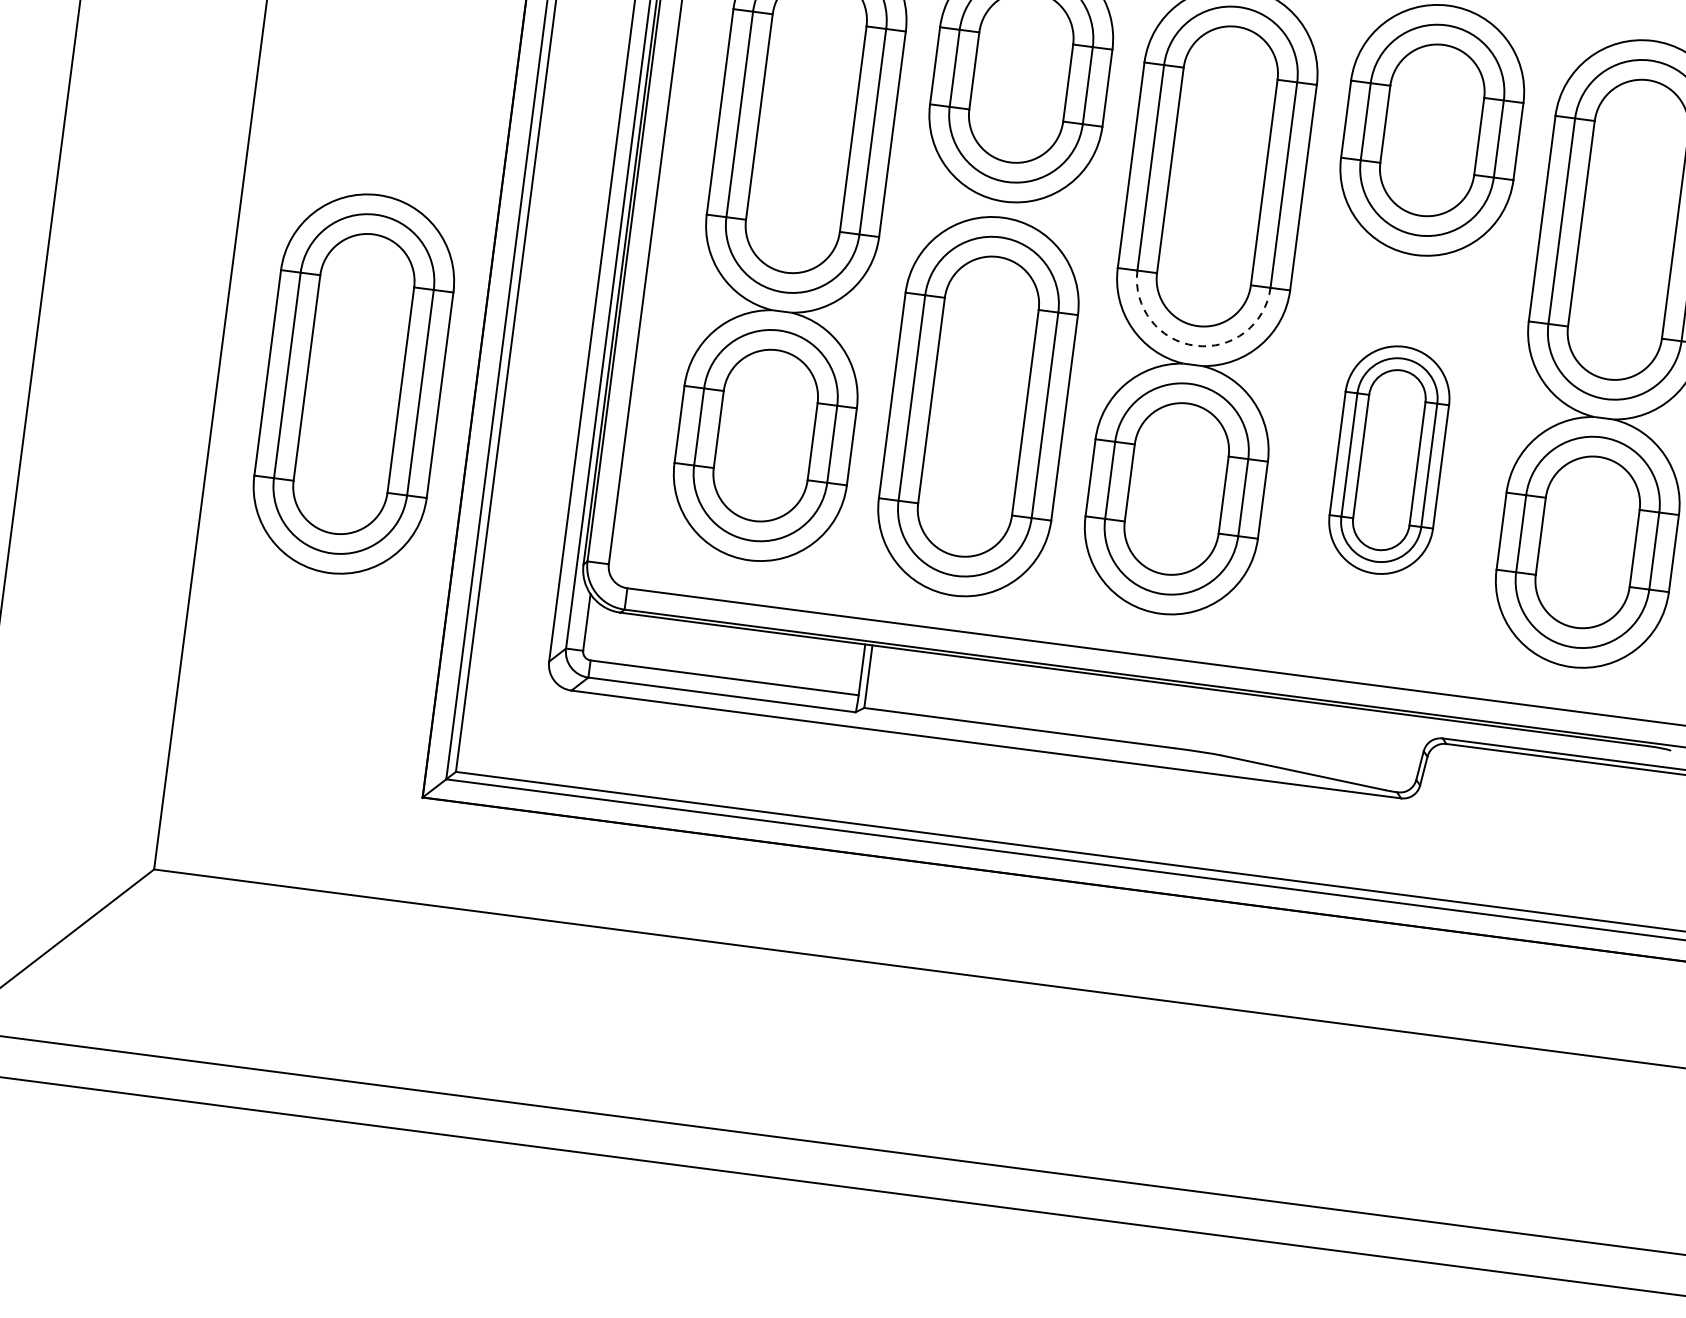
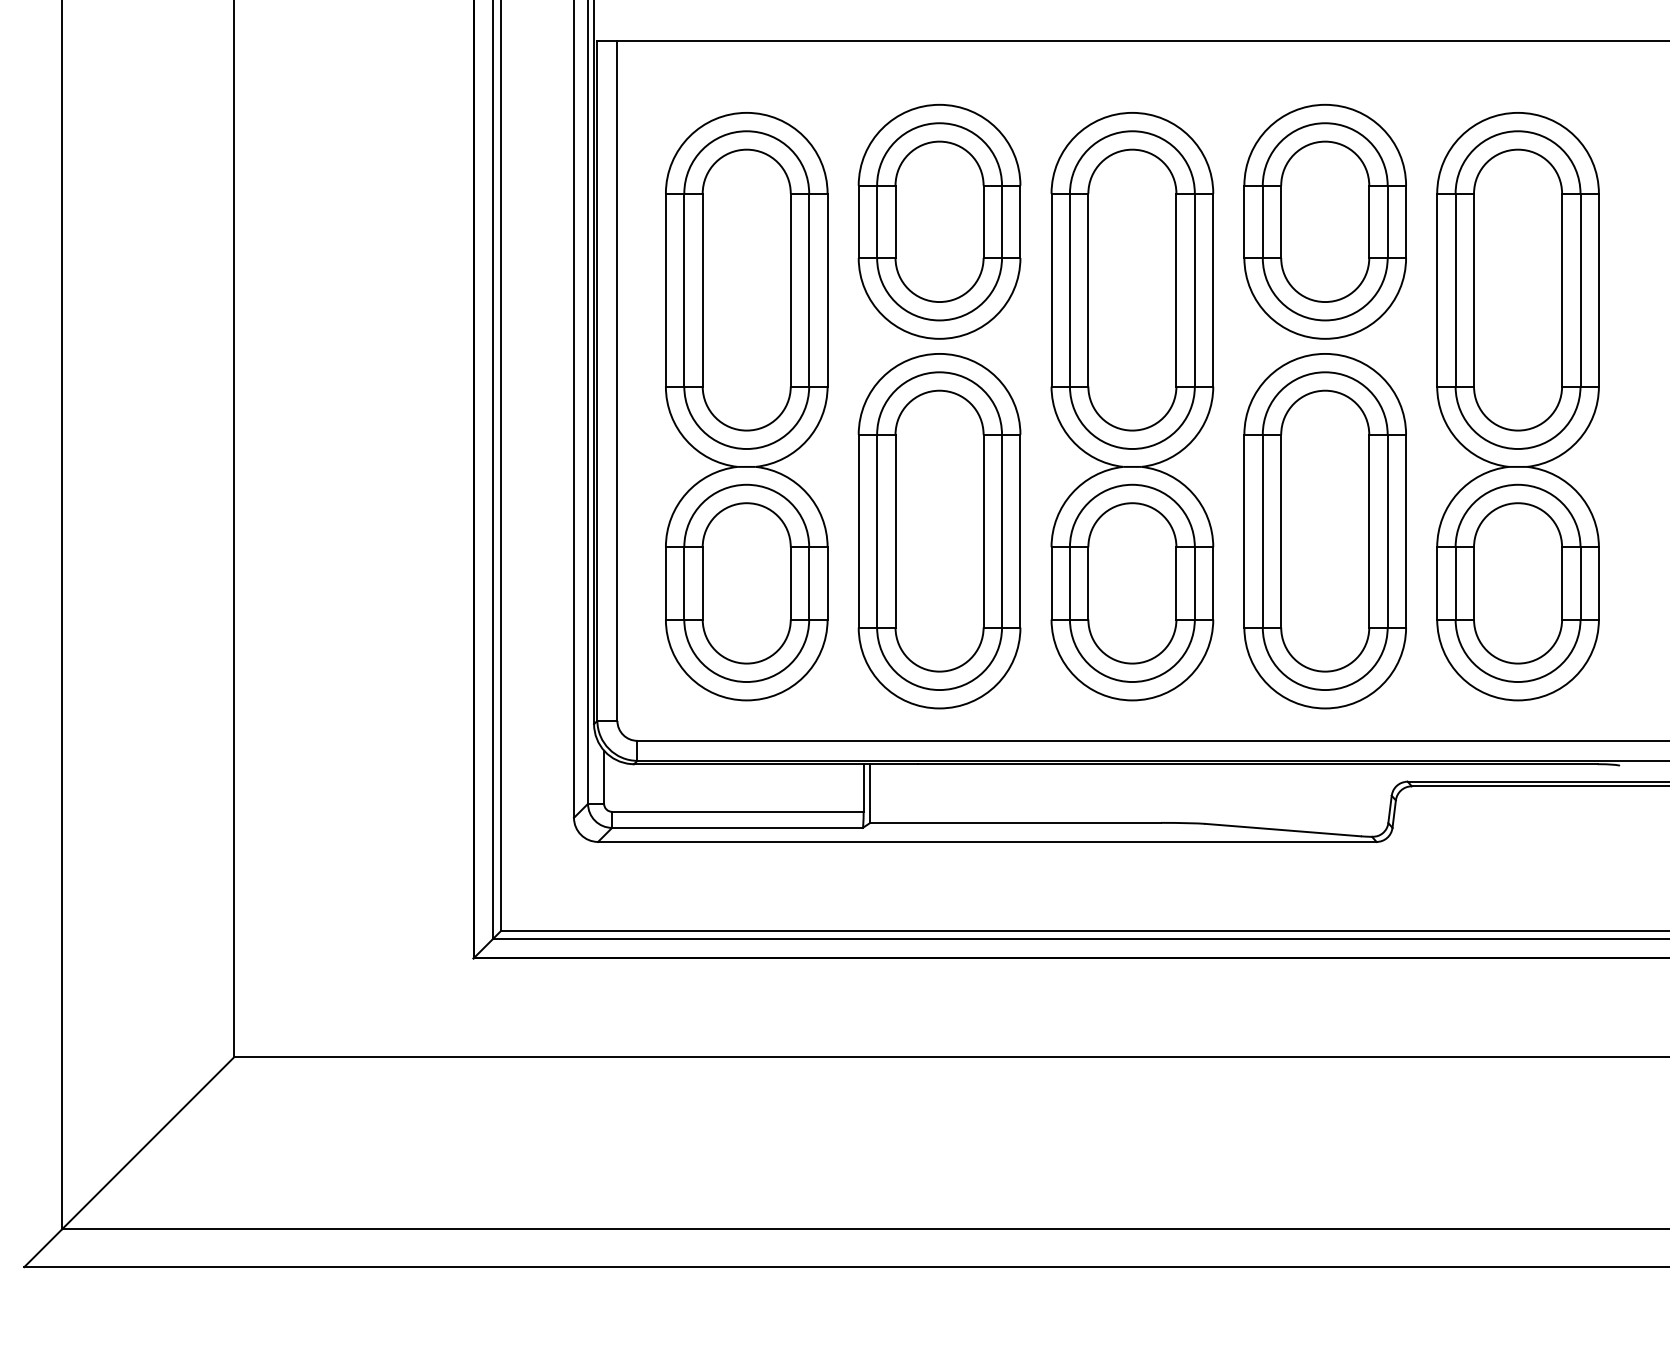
arc: (1195, 346) -> (1132, 449), dashed -> solid
part: (353, 384) -> (360, 585), removed
part: (1388, 460) -> (1324, 531), size x1.67

